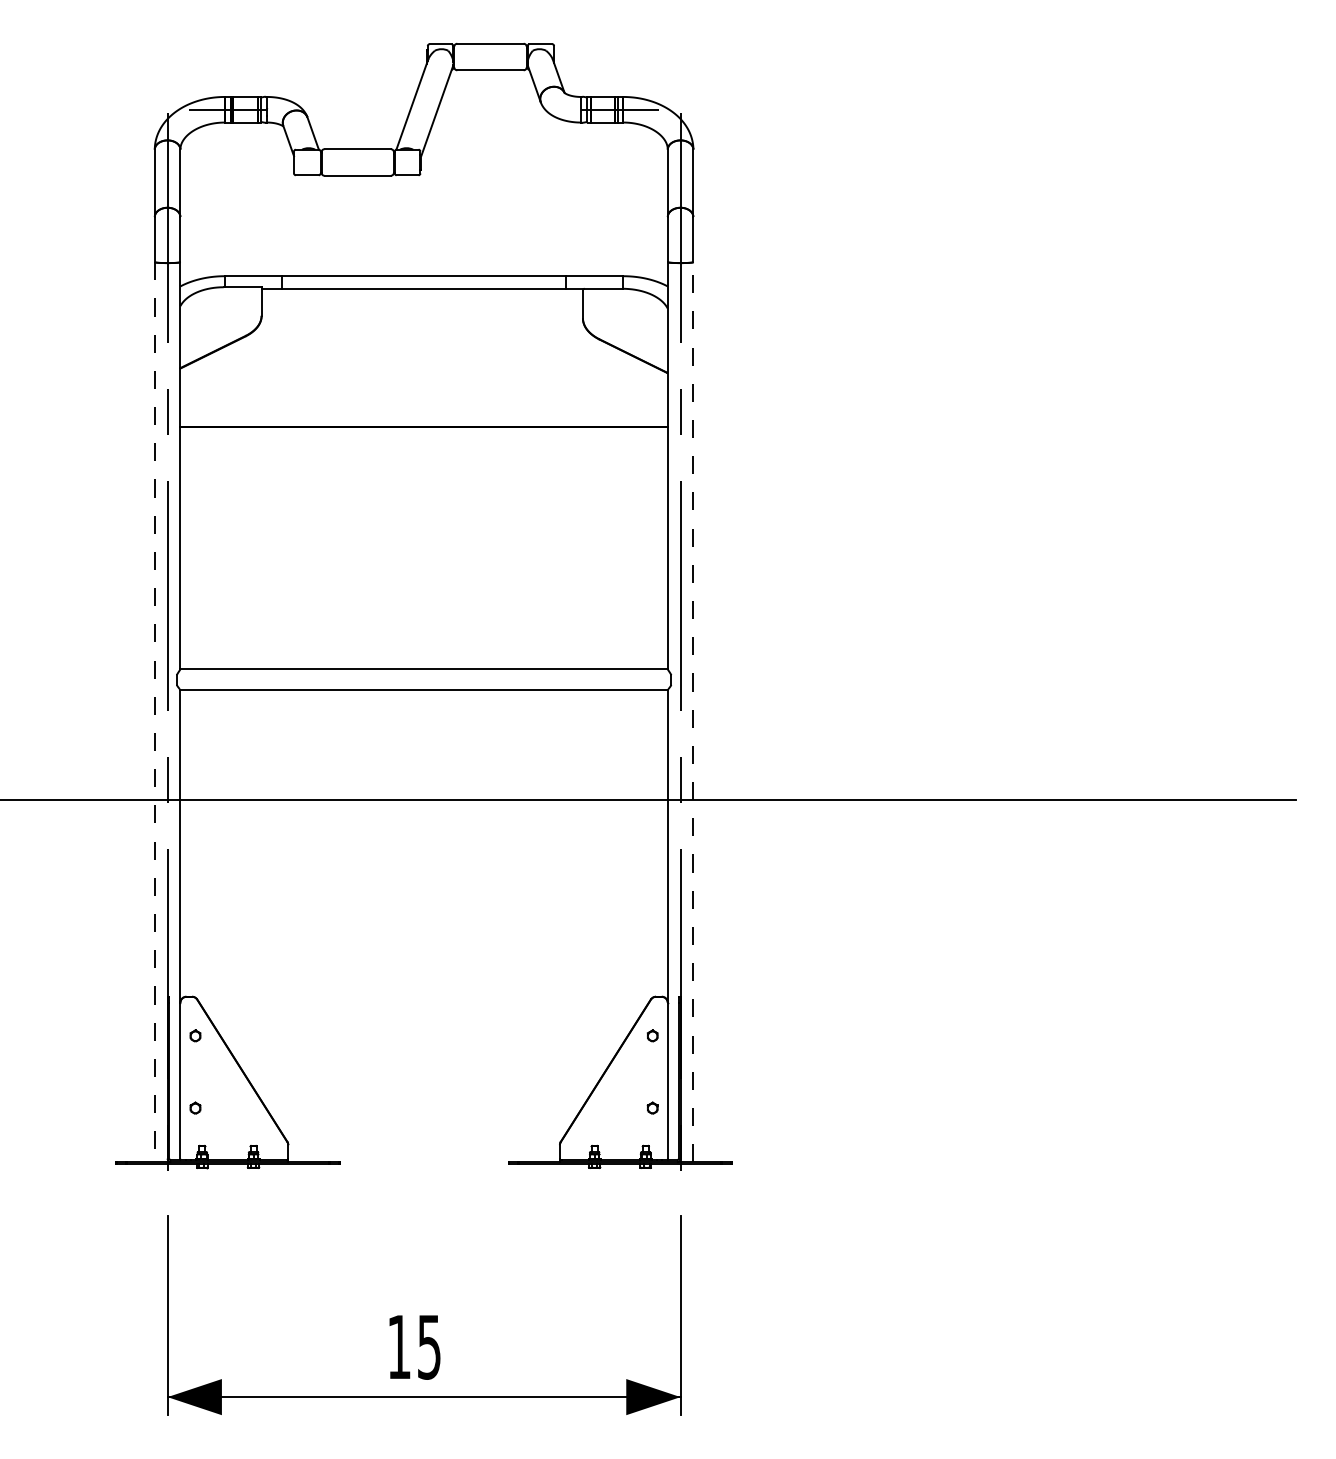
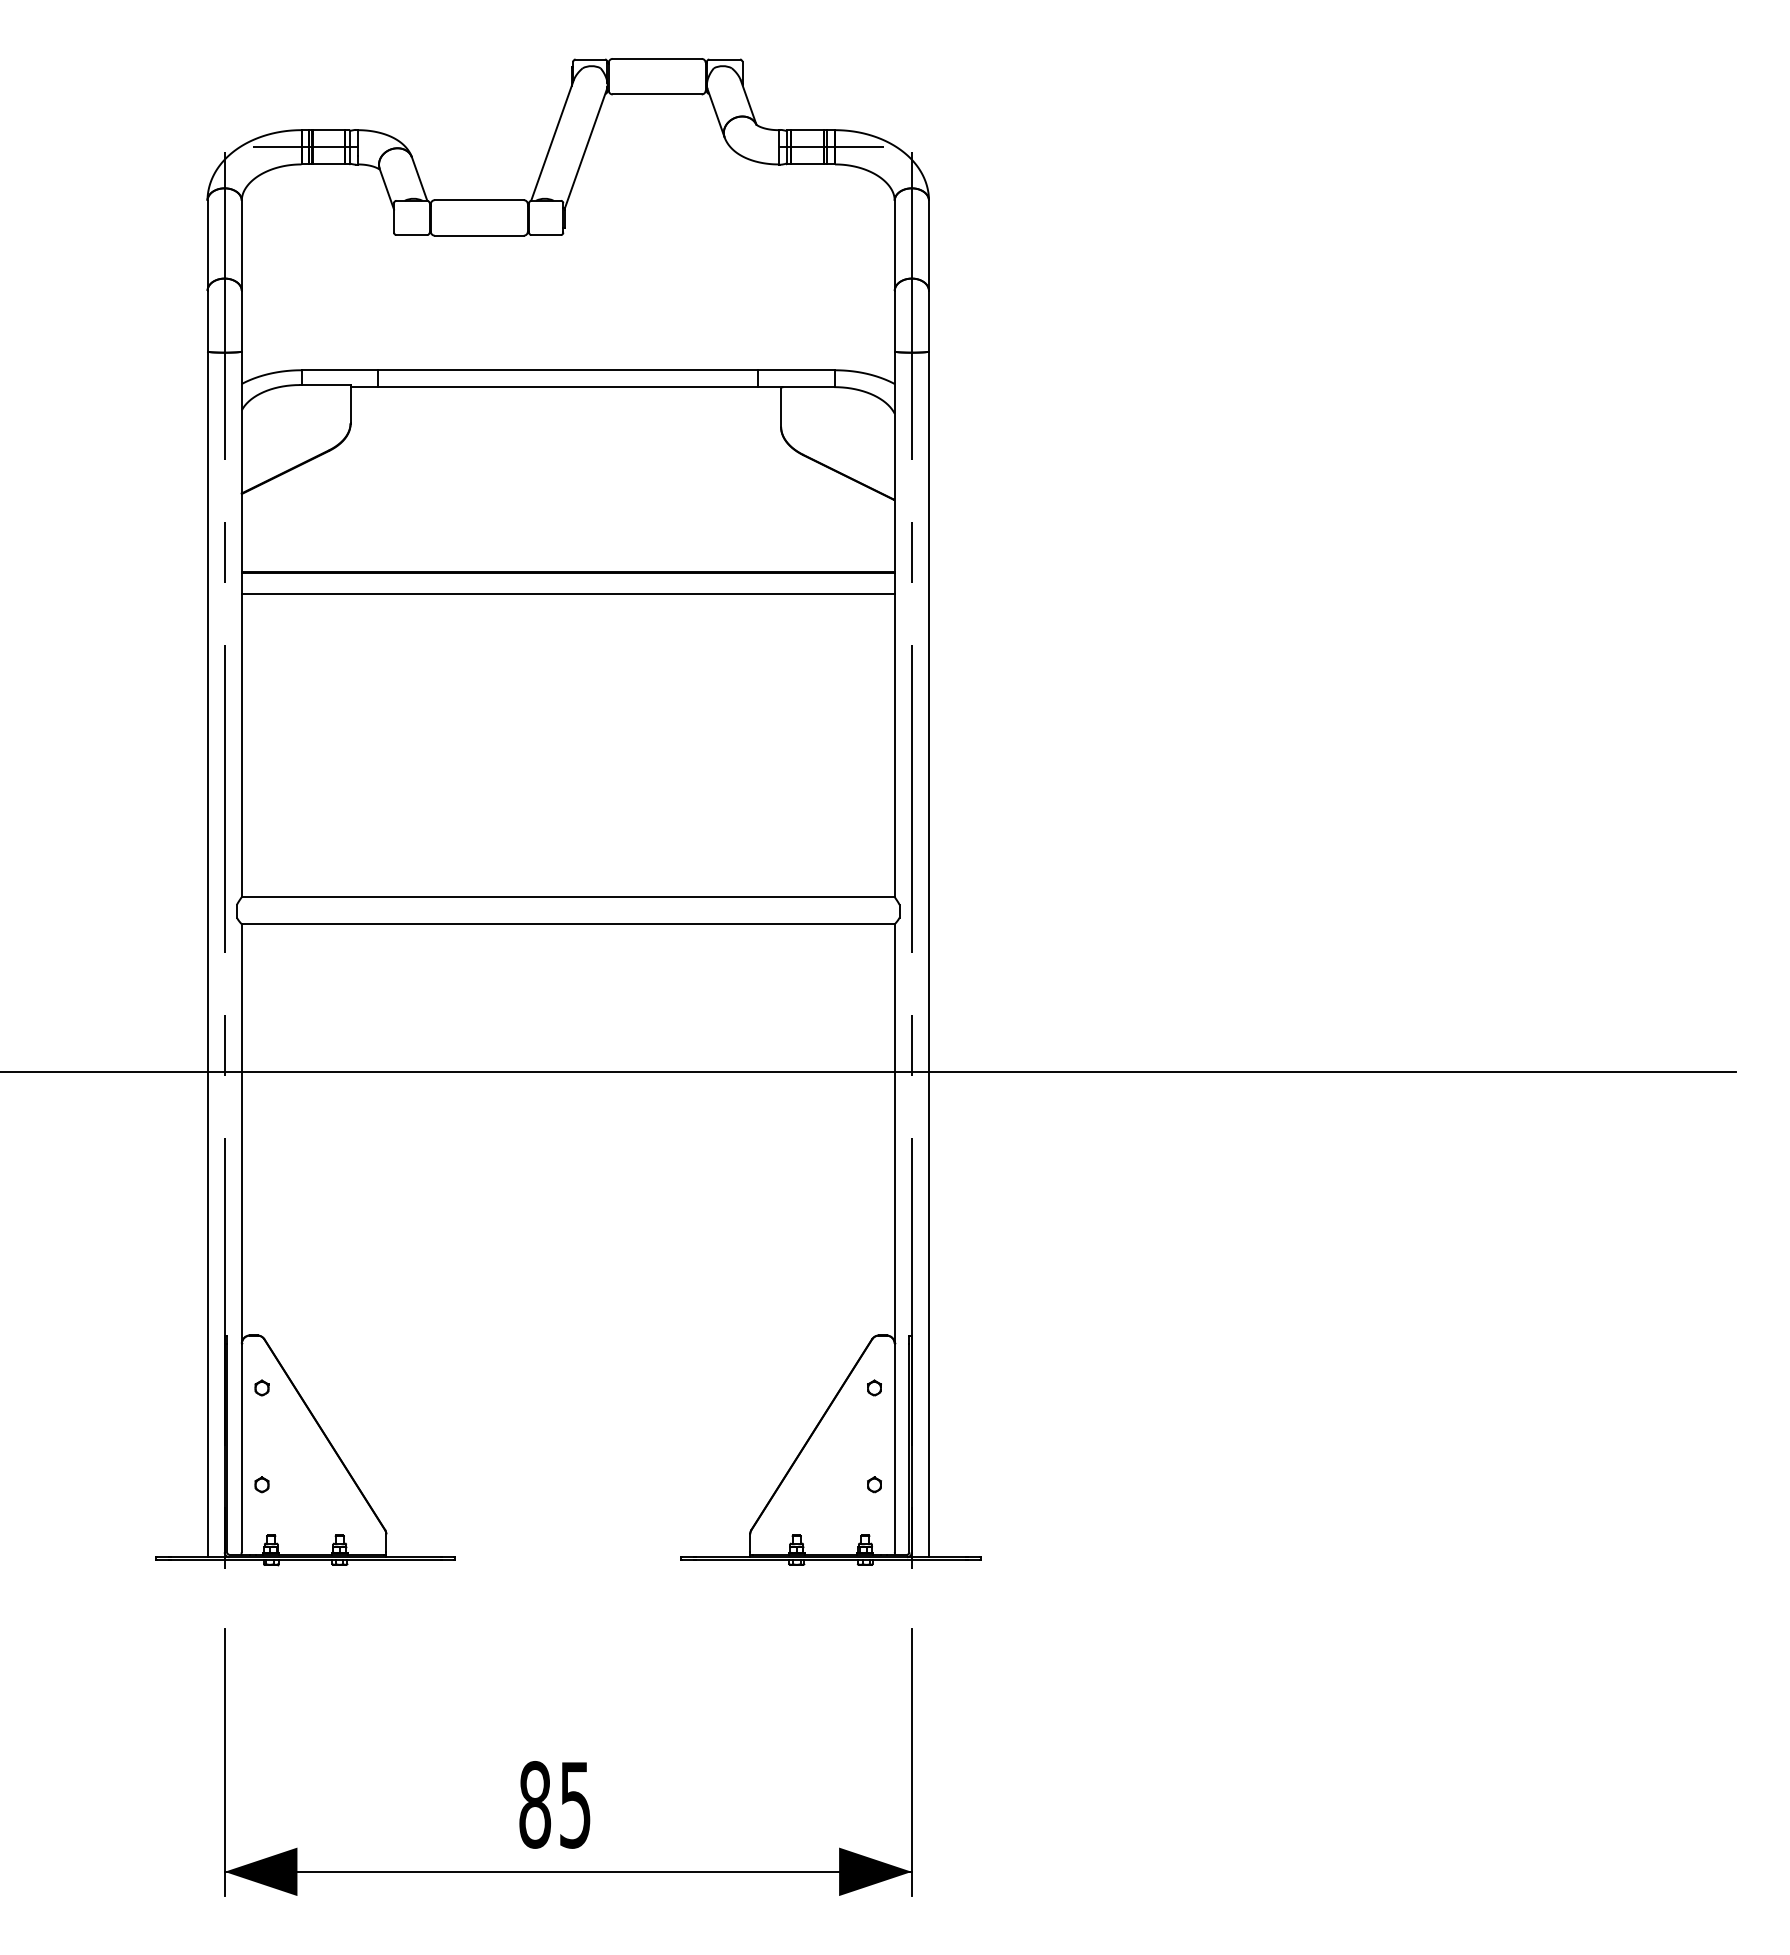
line: (423, 443) -> (567, 594), added
line: (693, 711) -> (929, 953), dashed -> solid
line: (154, 712) -> (207, 954), dashed -> solid
text: (399, 1346) -> (535, 1804), 15 -> 85

